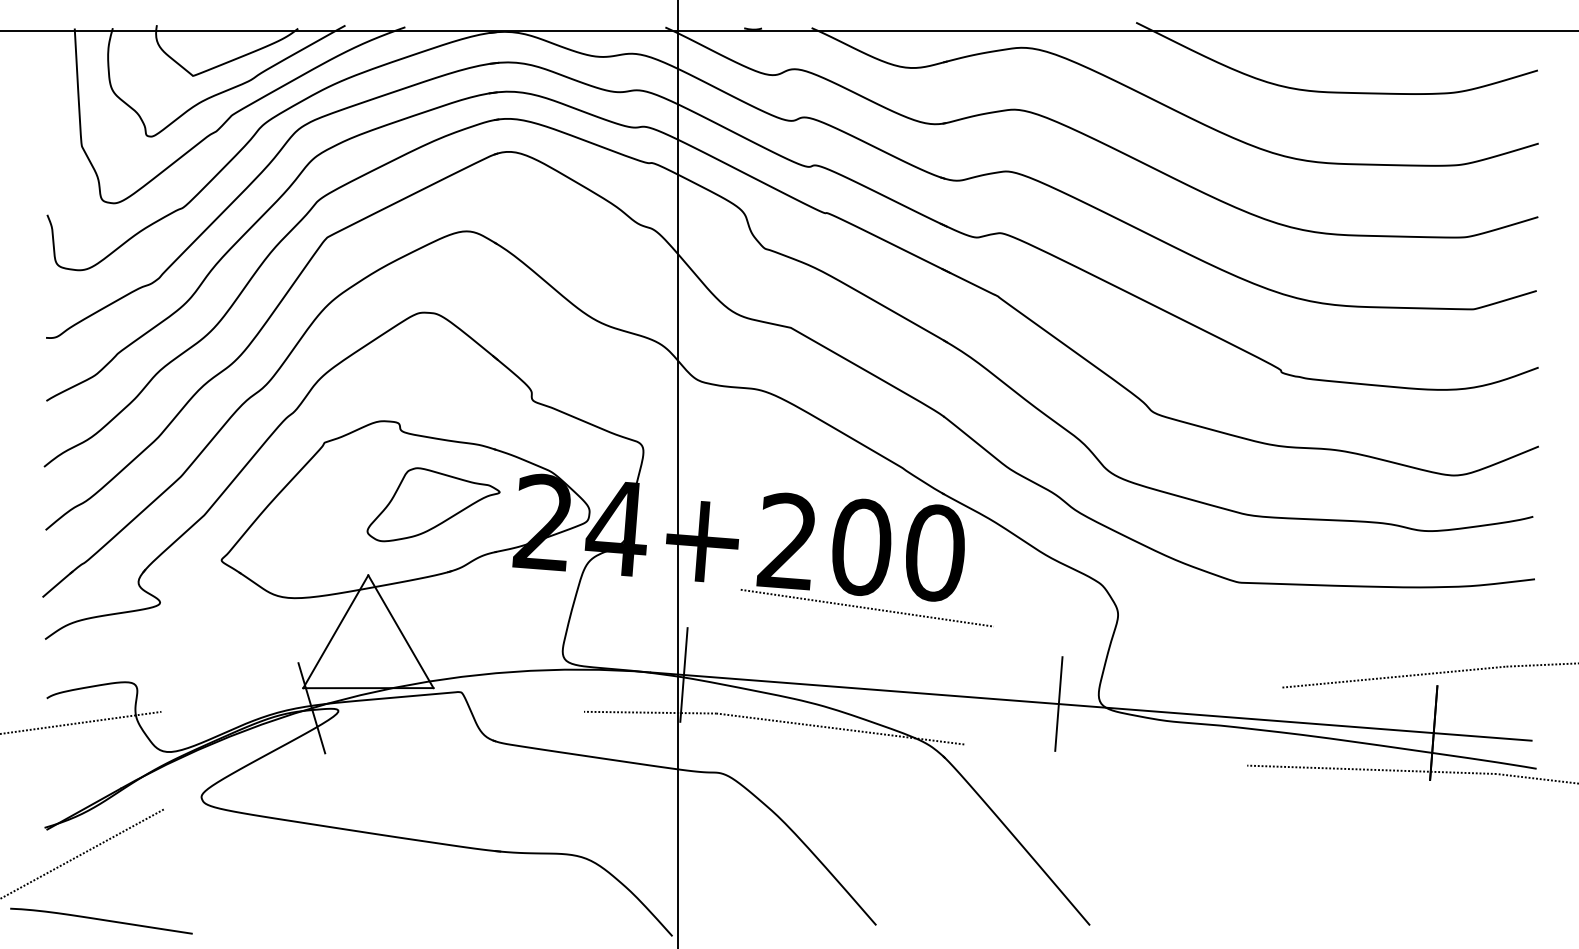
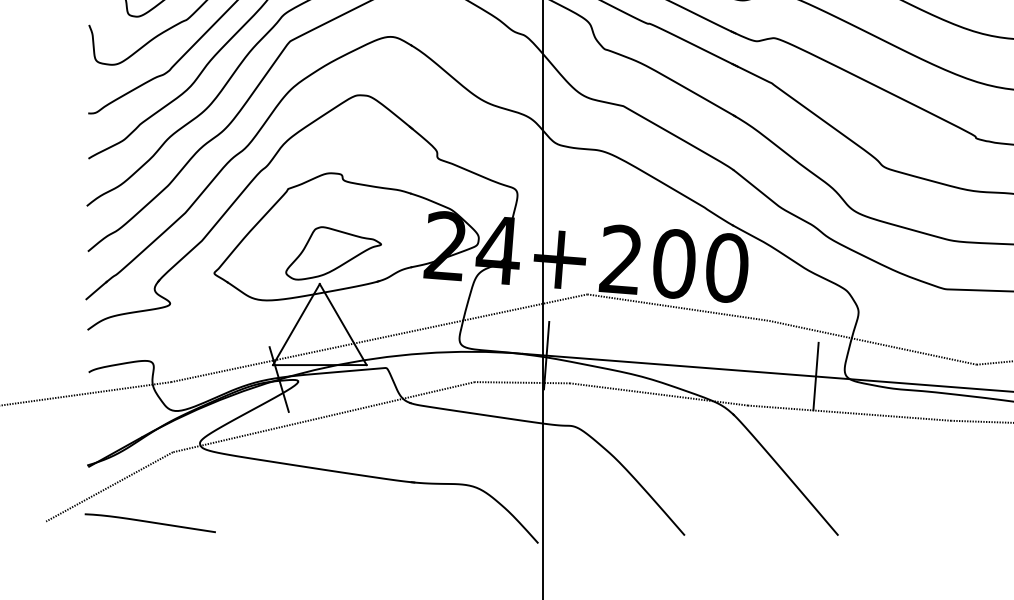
part: (433, 504) -> (333, 253), moved
line: (450, 650) -> (378, 338), added
line: (1137, 656) -> (872, 342), added
line: (1105, 754) -> (849, 412), added
line: (373, 760) -> (323, 417), added
curve: (101, 920) -> (150, 522), moved

